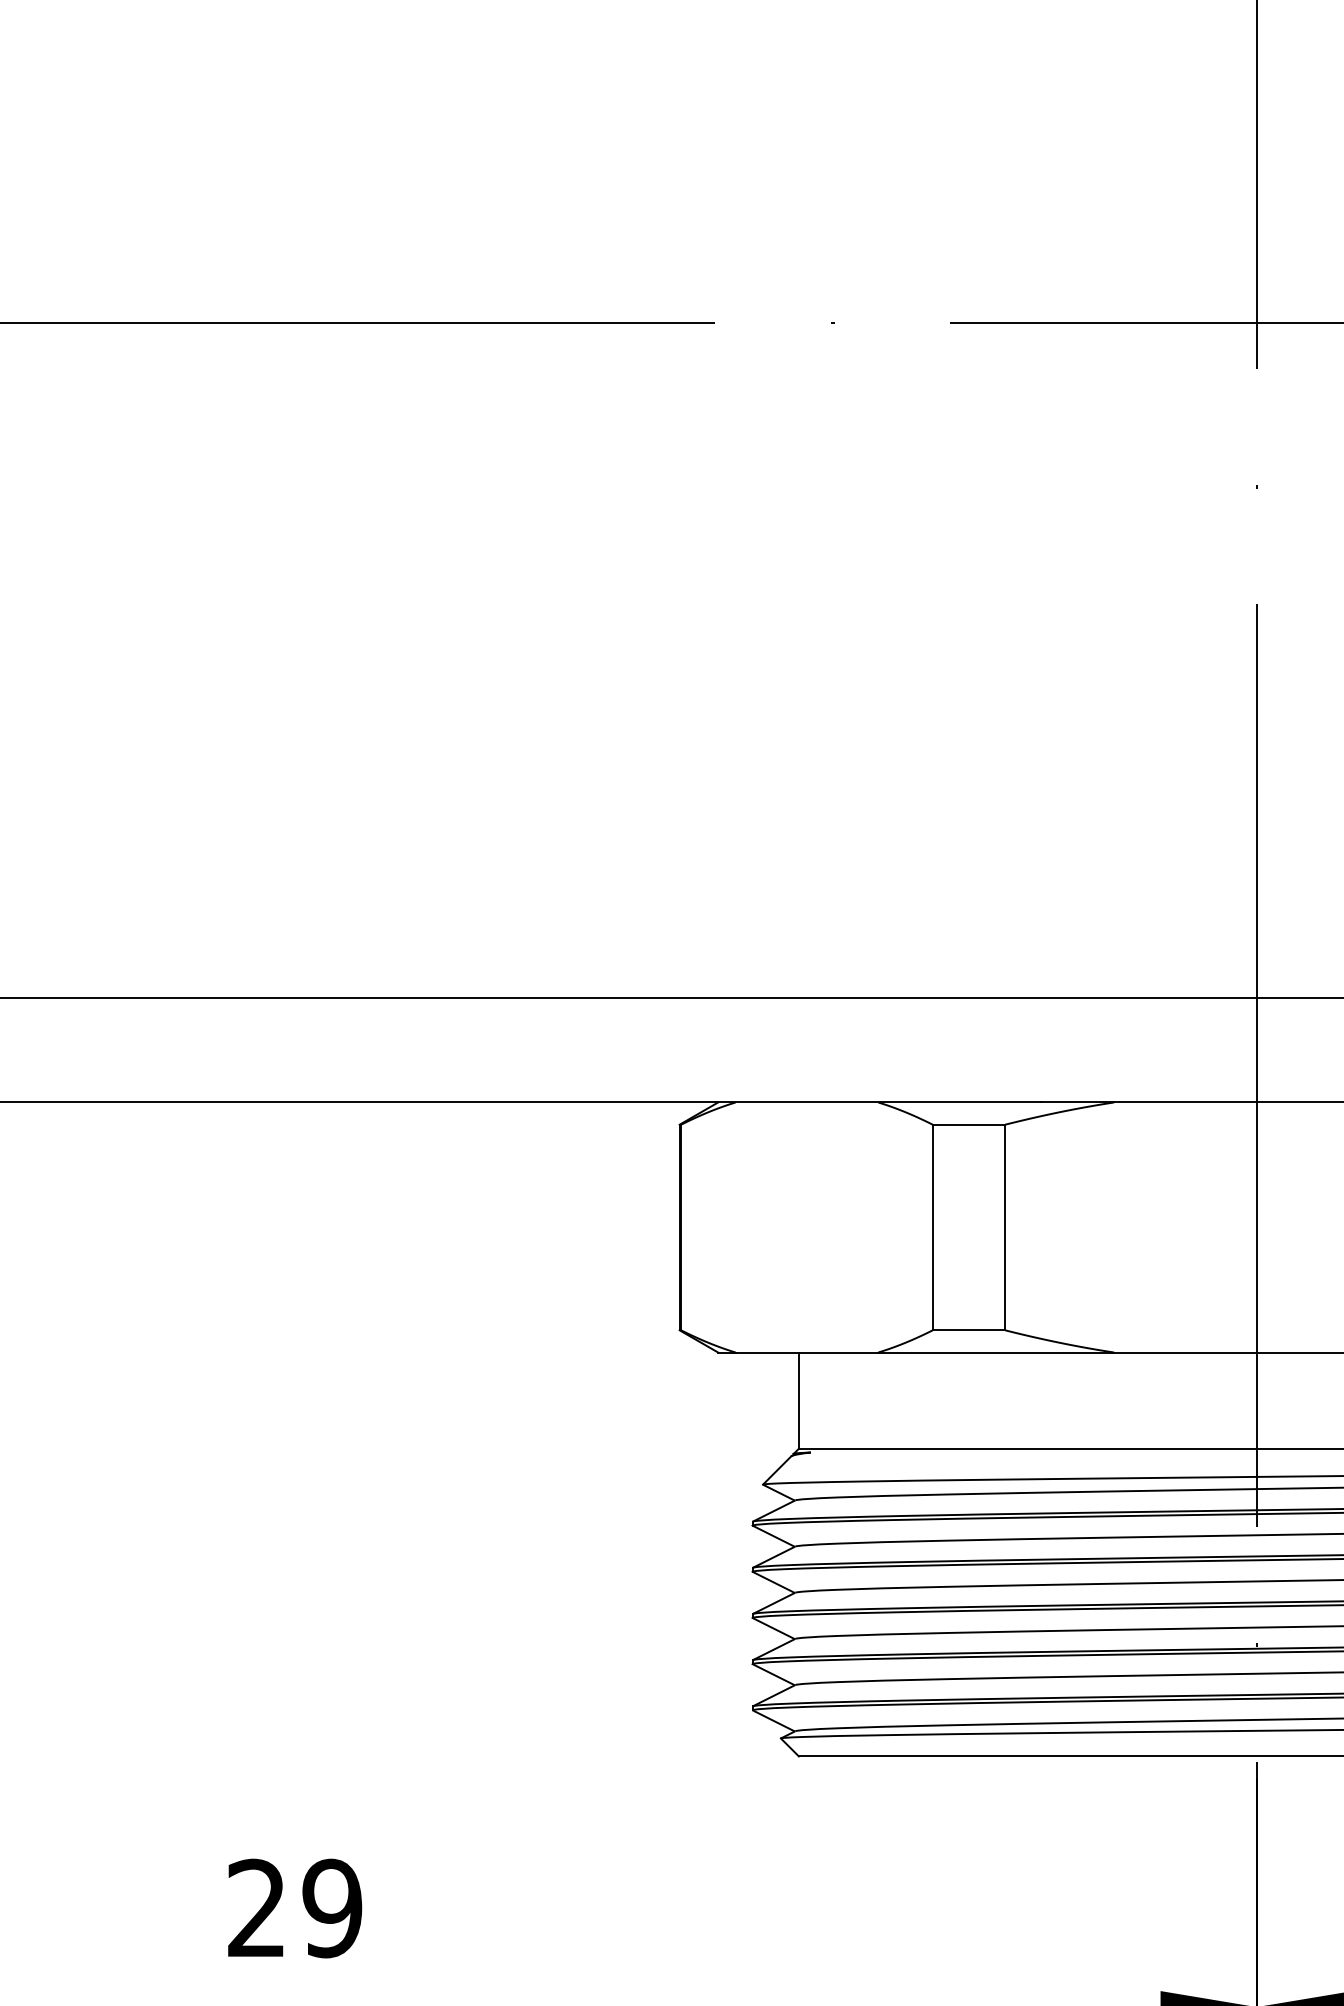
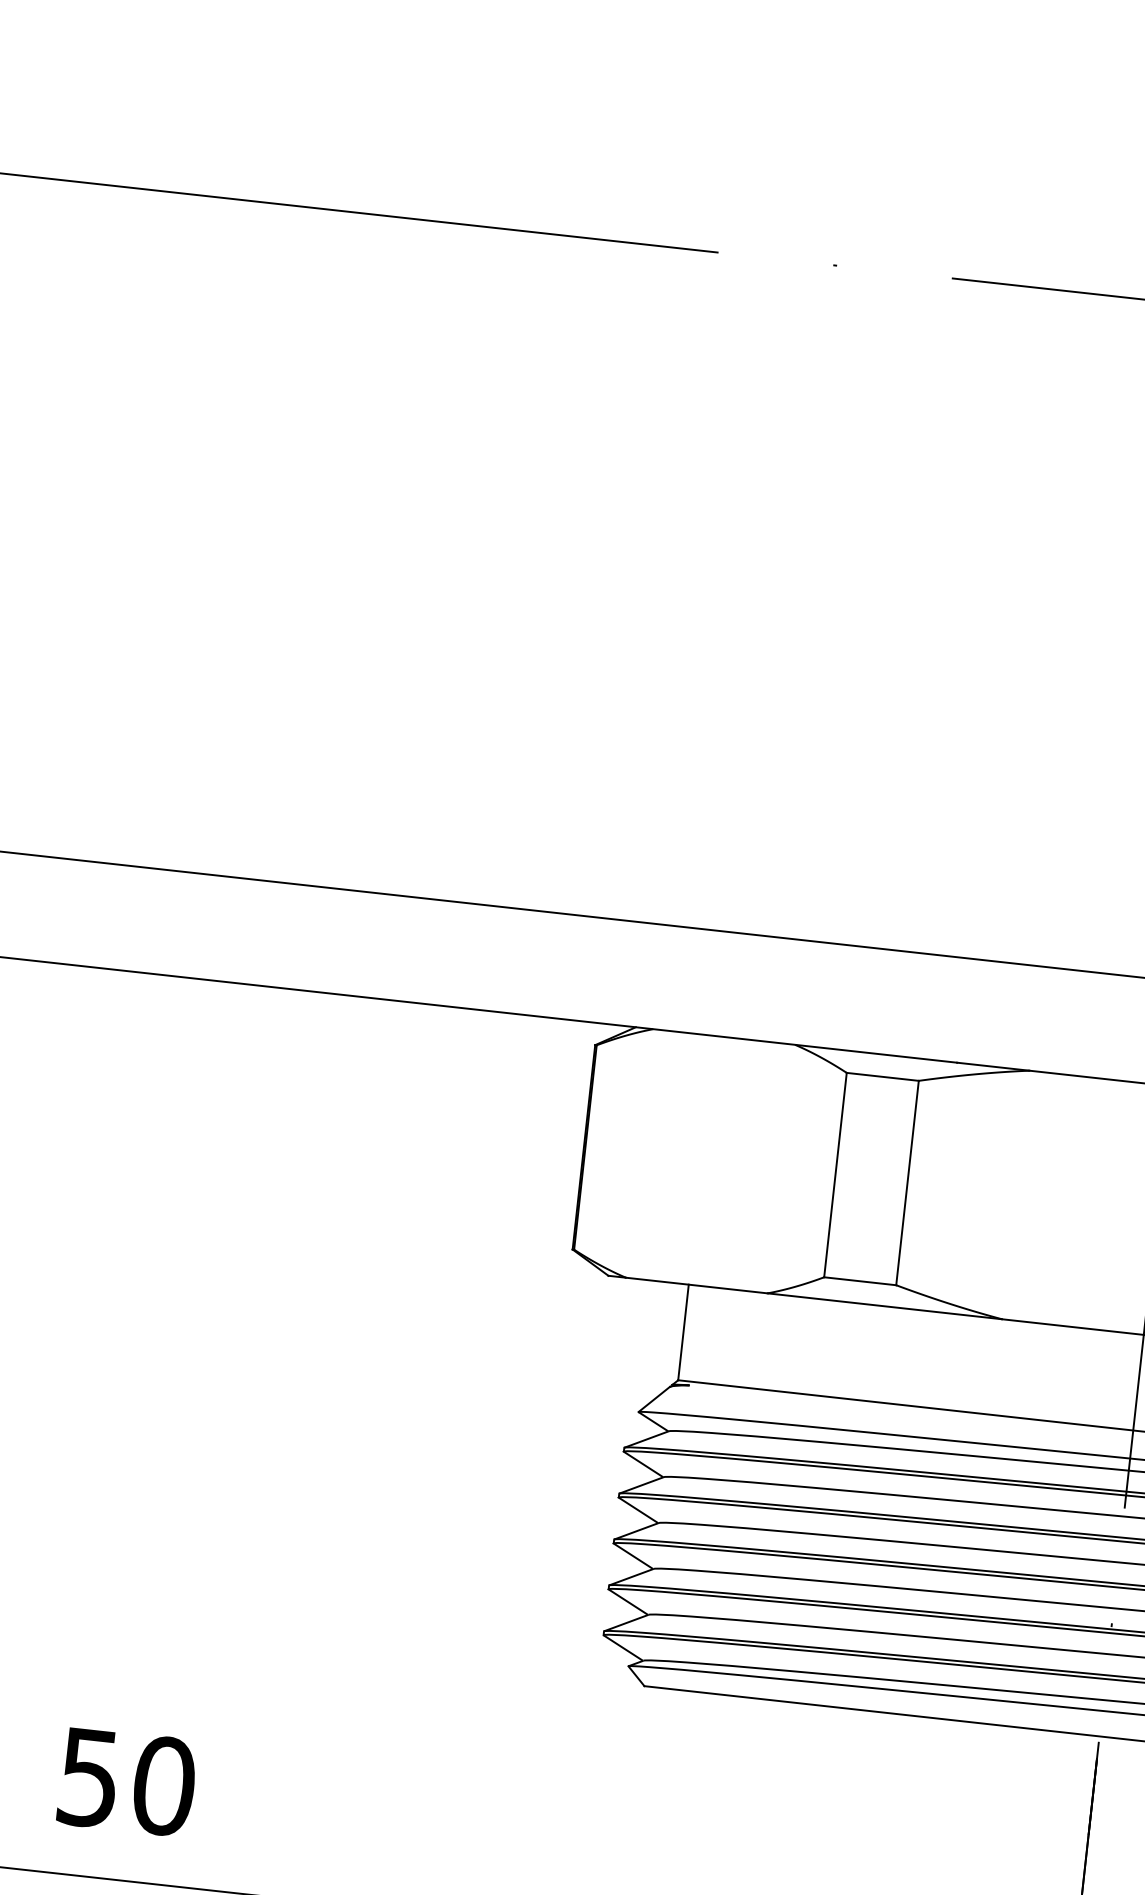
text: (295, 1908) -> (127, 1782), 29 -> 50

